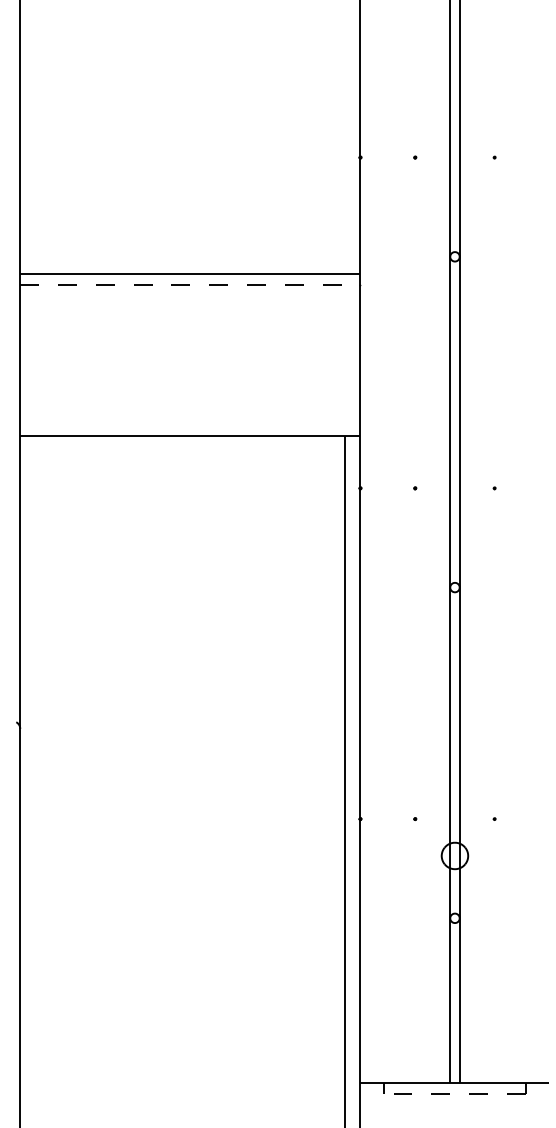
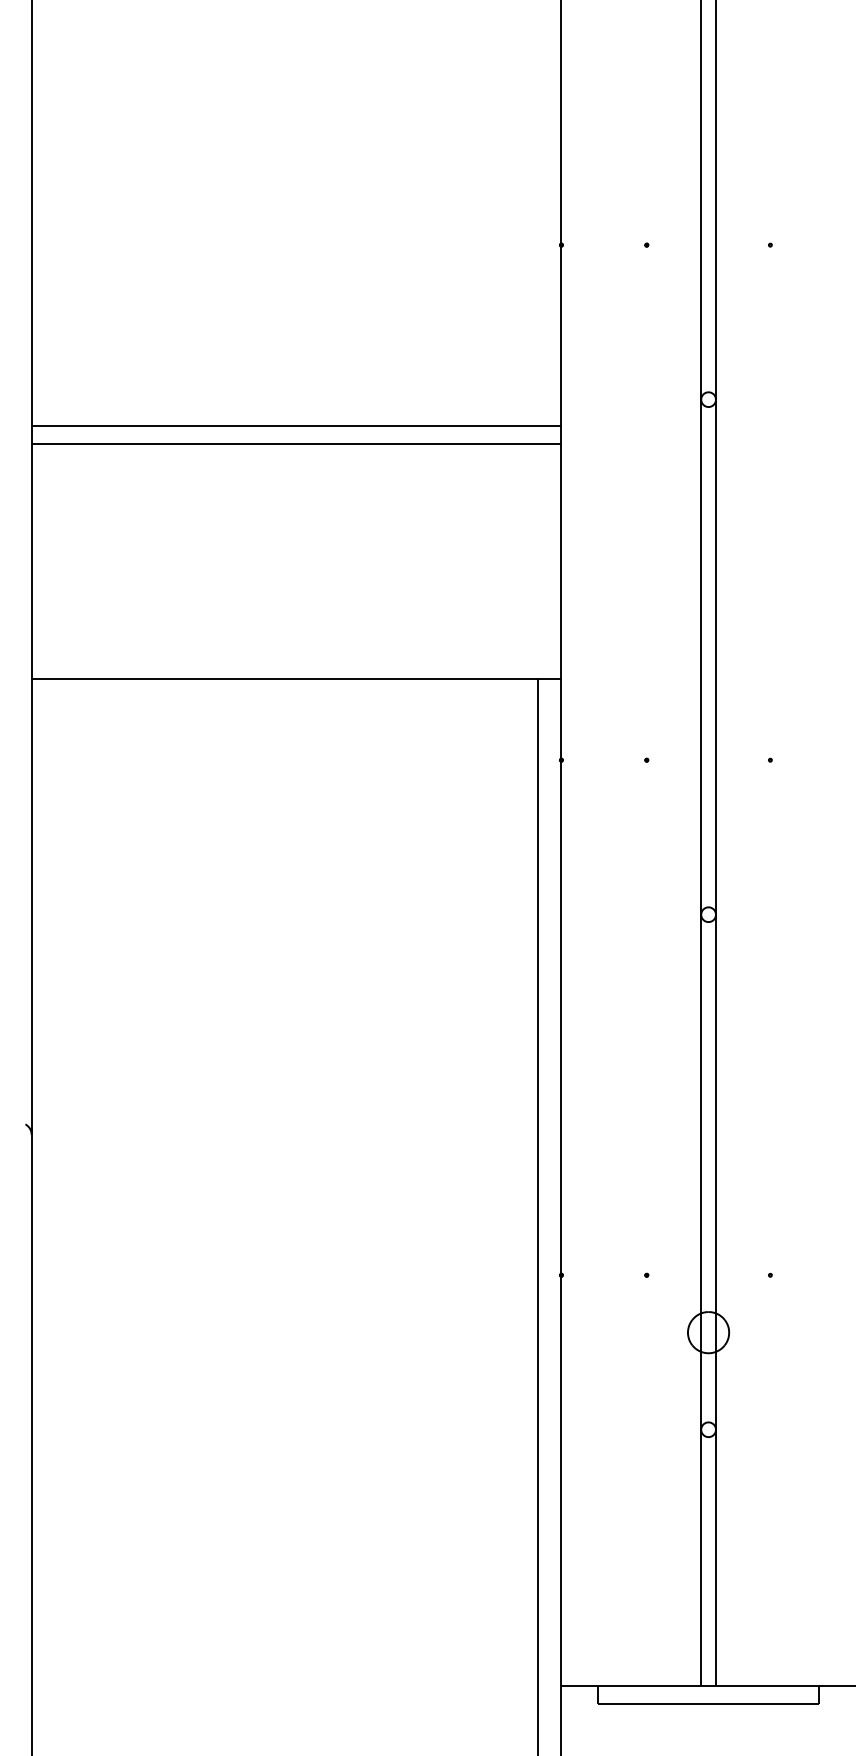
line: (190, 285) -> (296, 444), dashed -> solid
line: (454, 1094) -> (707, 1704), dashed -> solid

